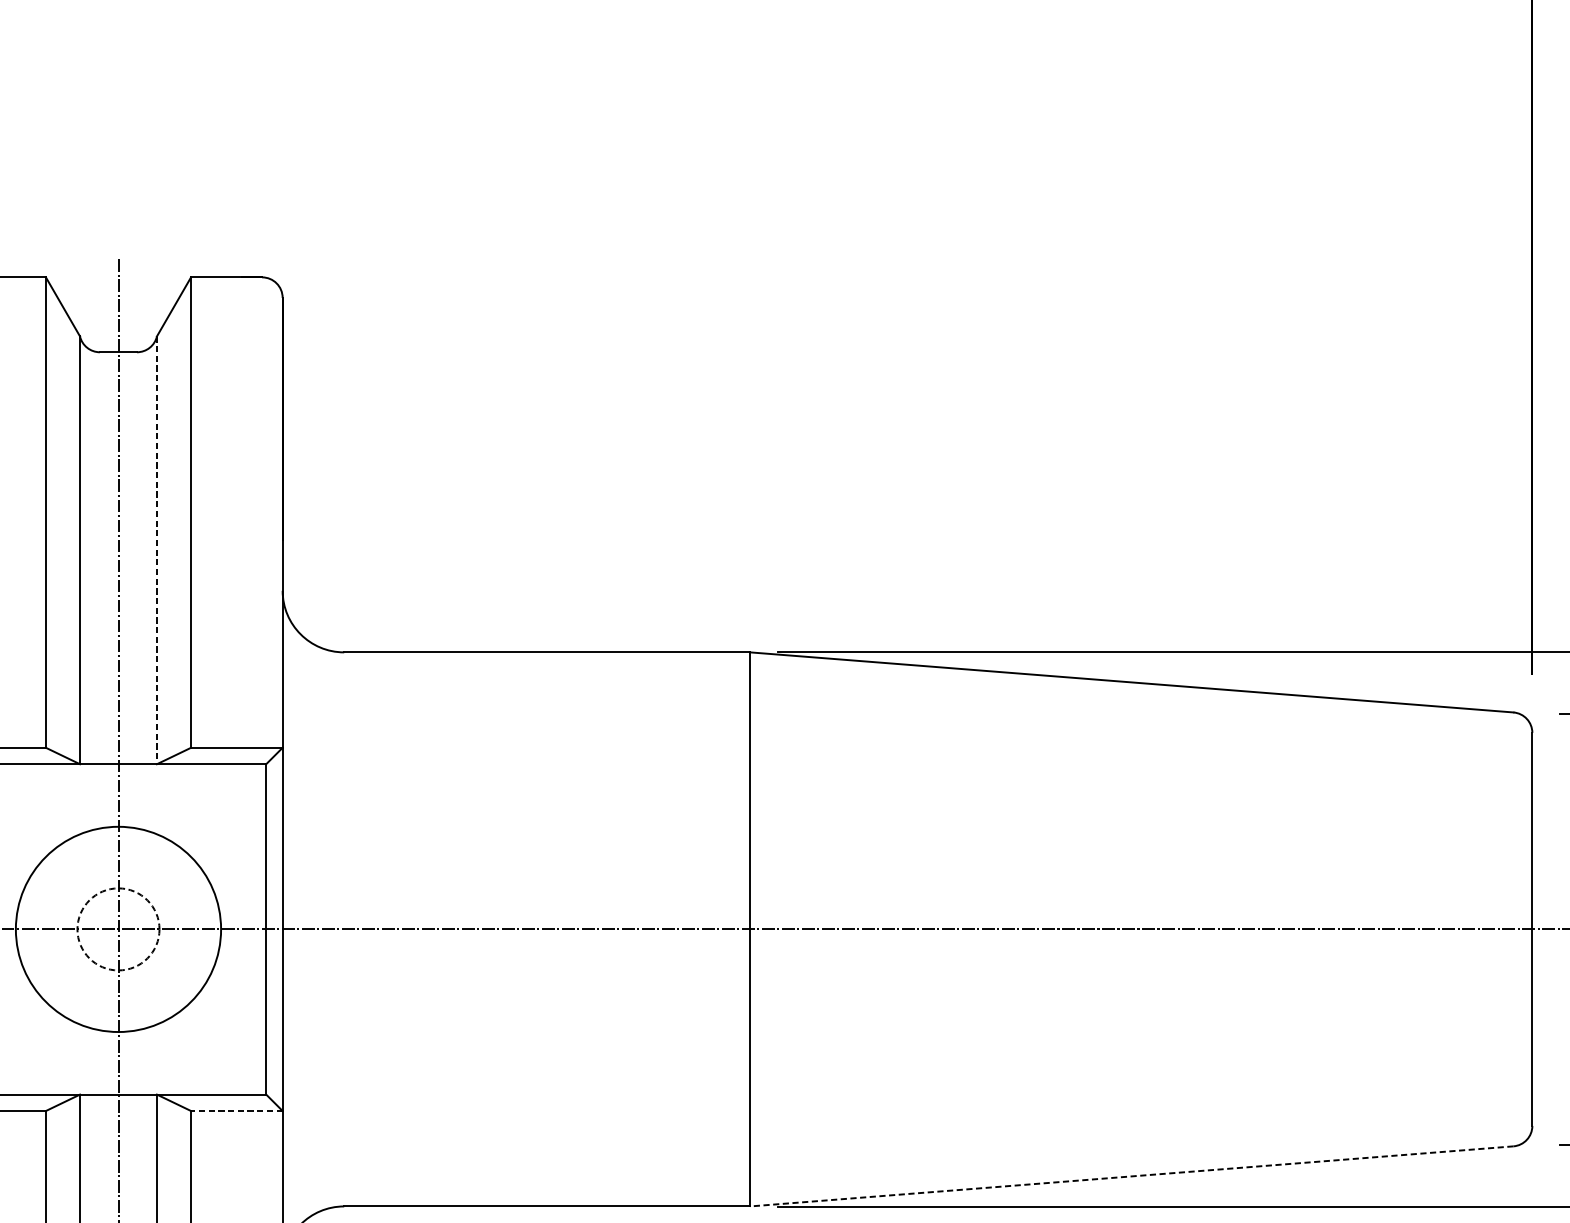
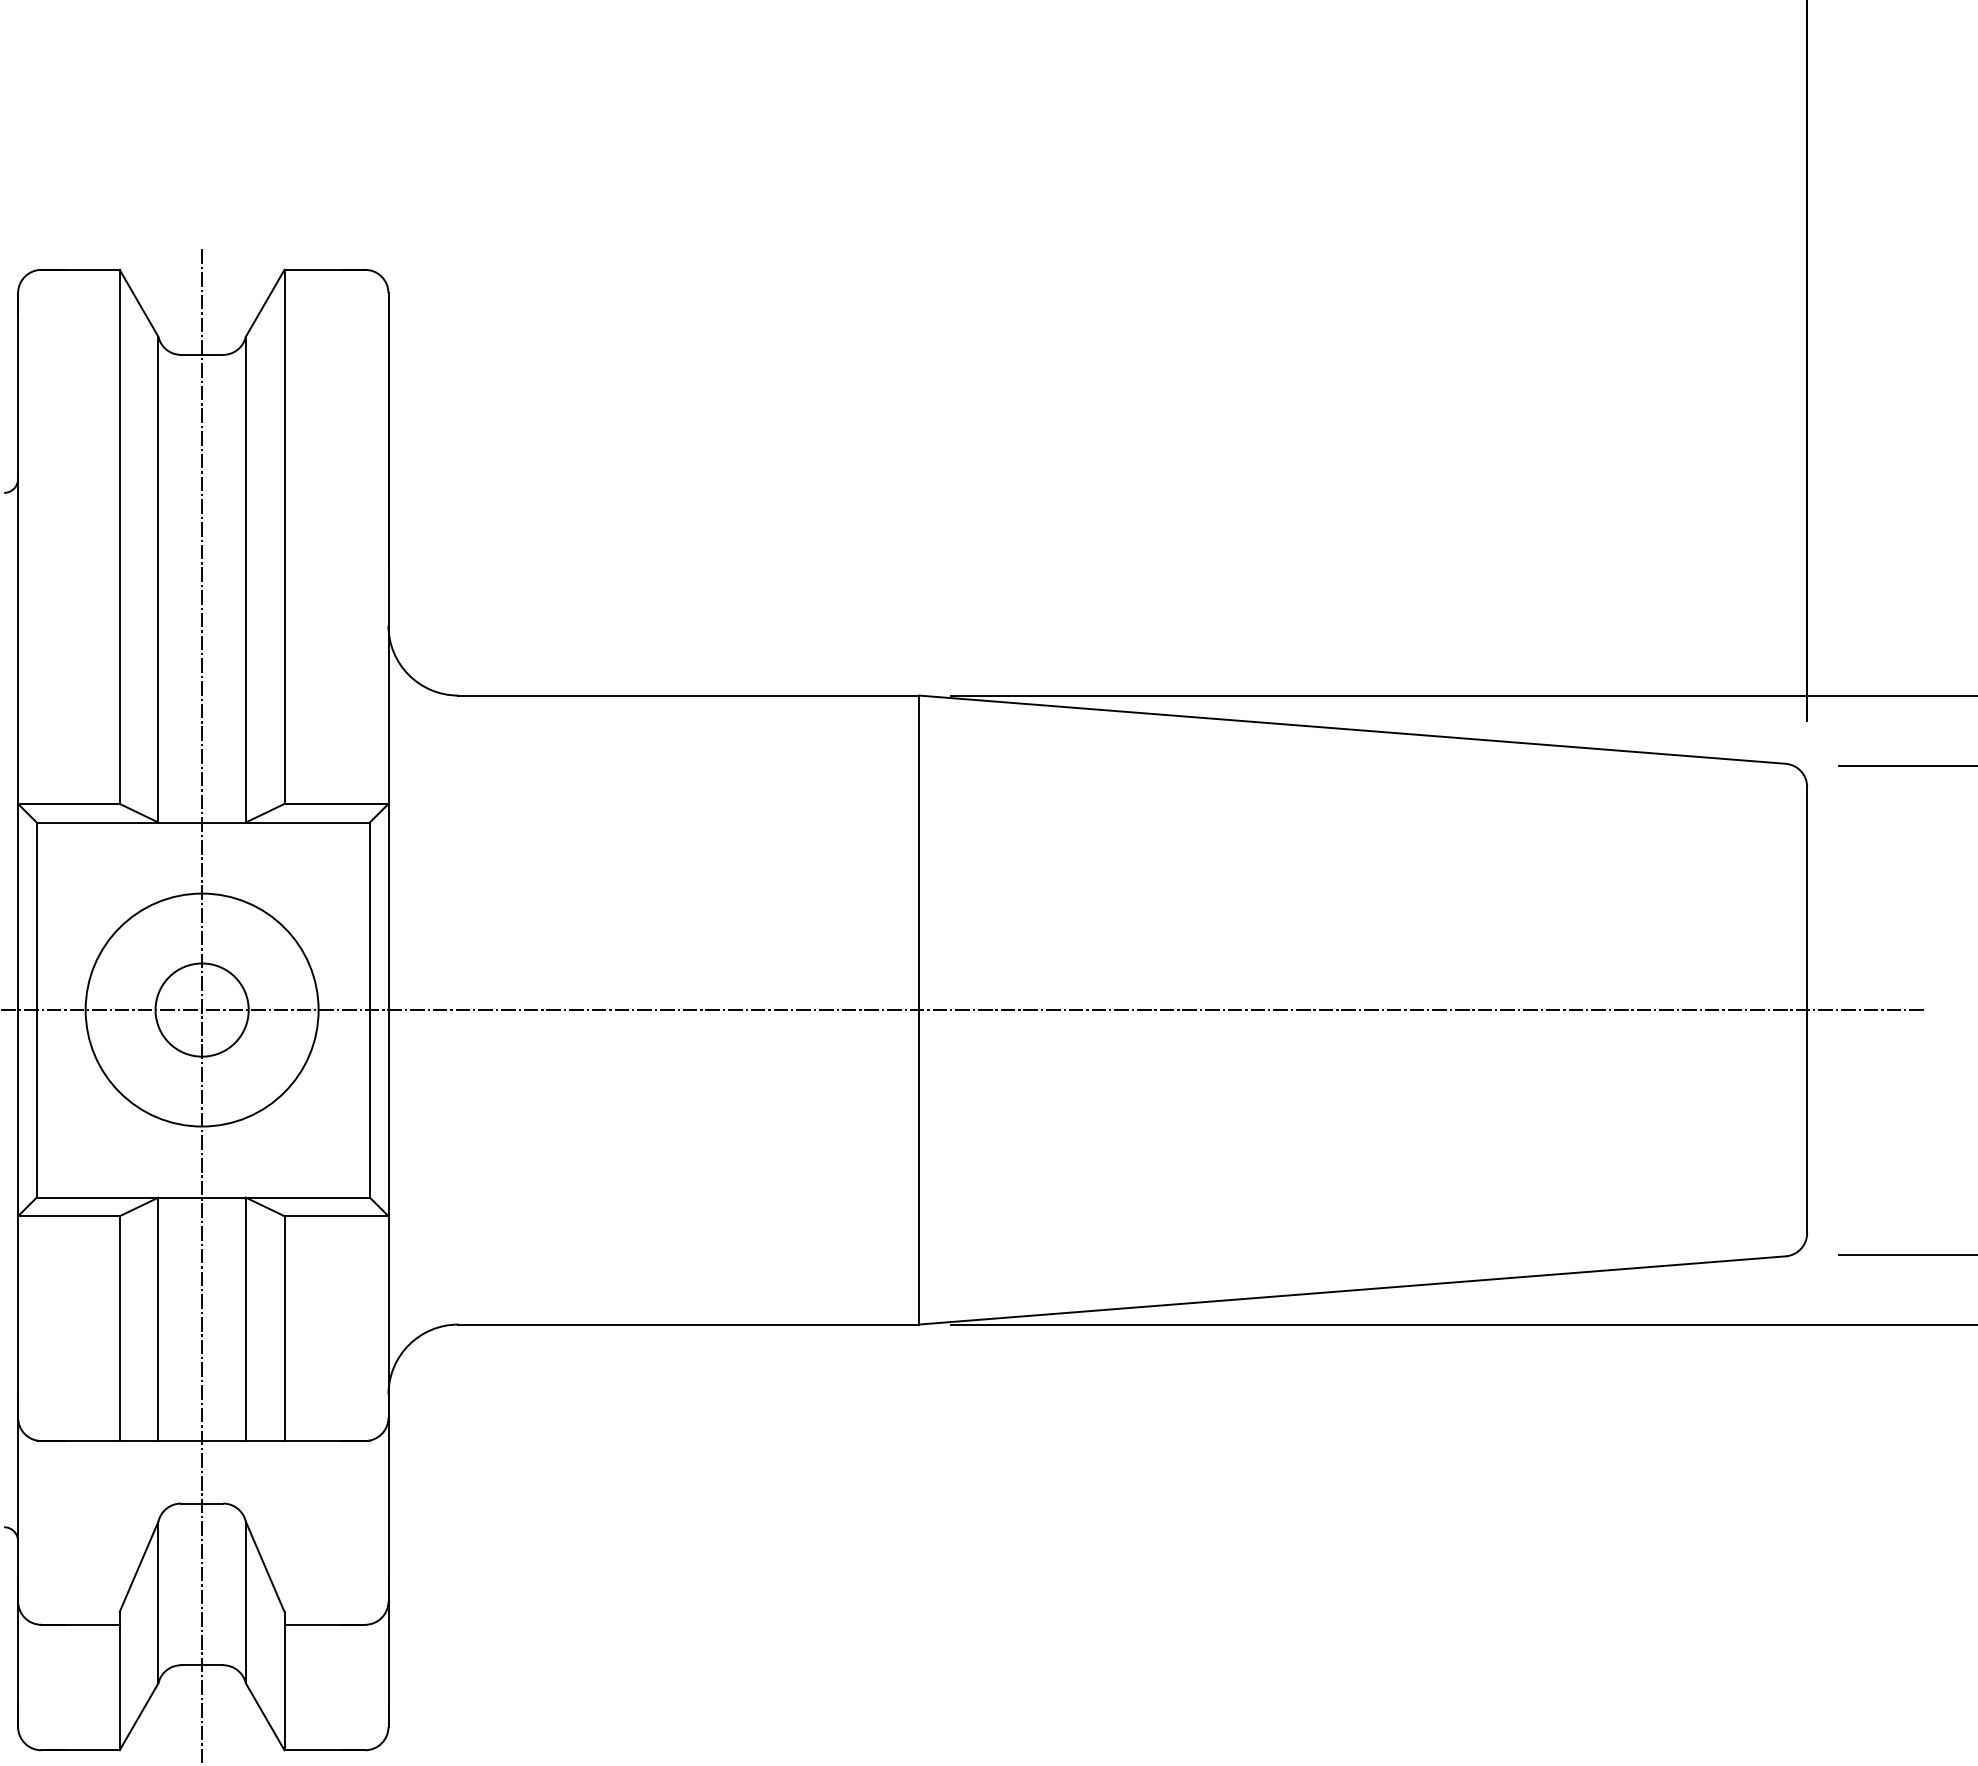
line: (156, 550) -> (245, 579), dashed -> solid
circle: (117, 928) -> (201, 1009), dashed -> solid
line: (236, 1111) -> (336, 1216), dashed -> solid
line: (1131, 1176) -> (1352, 1290), dashed -> solid

